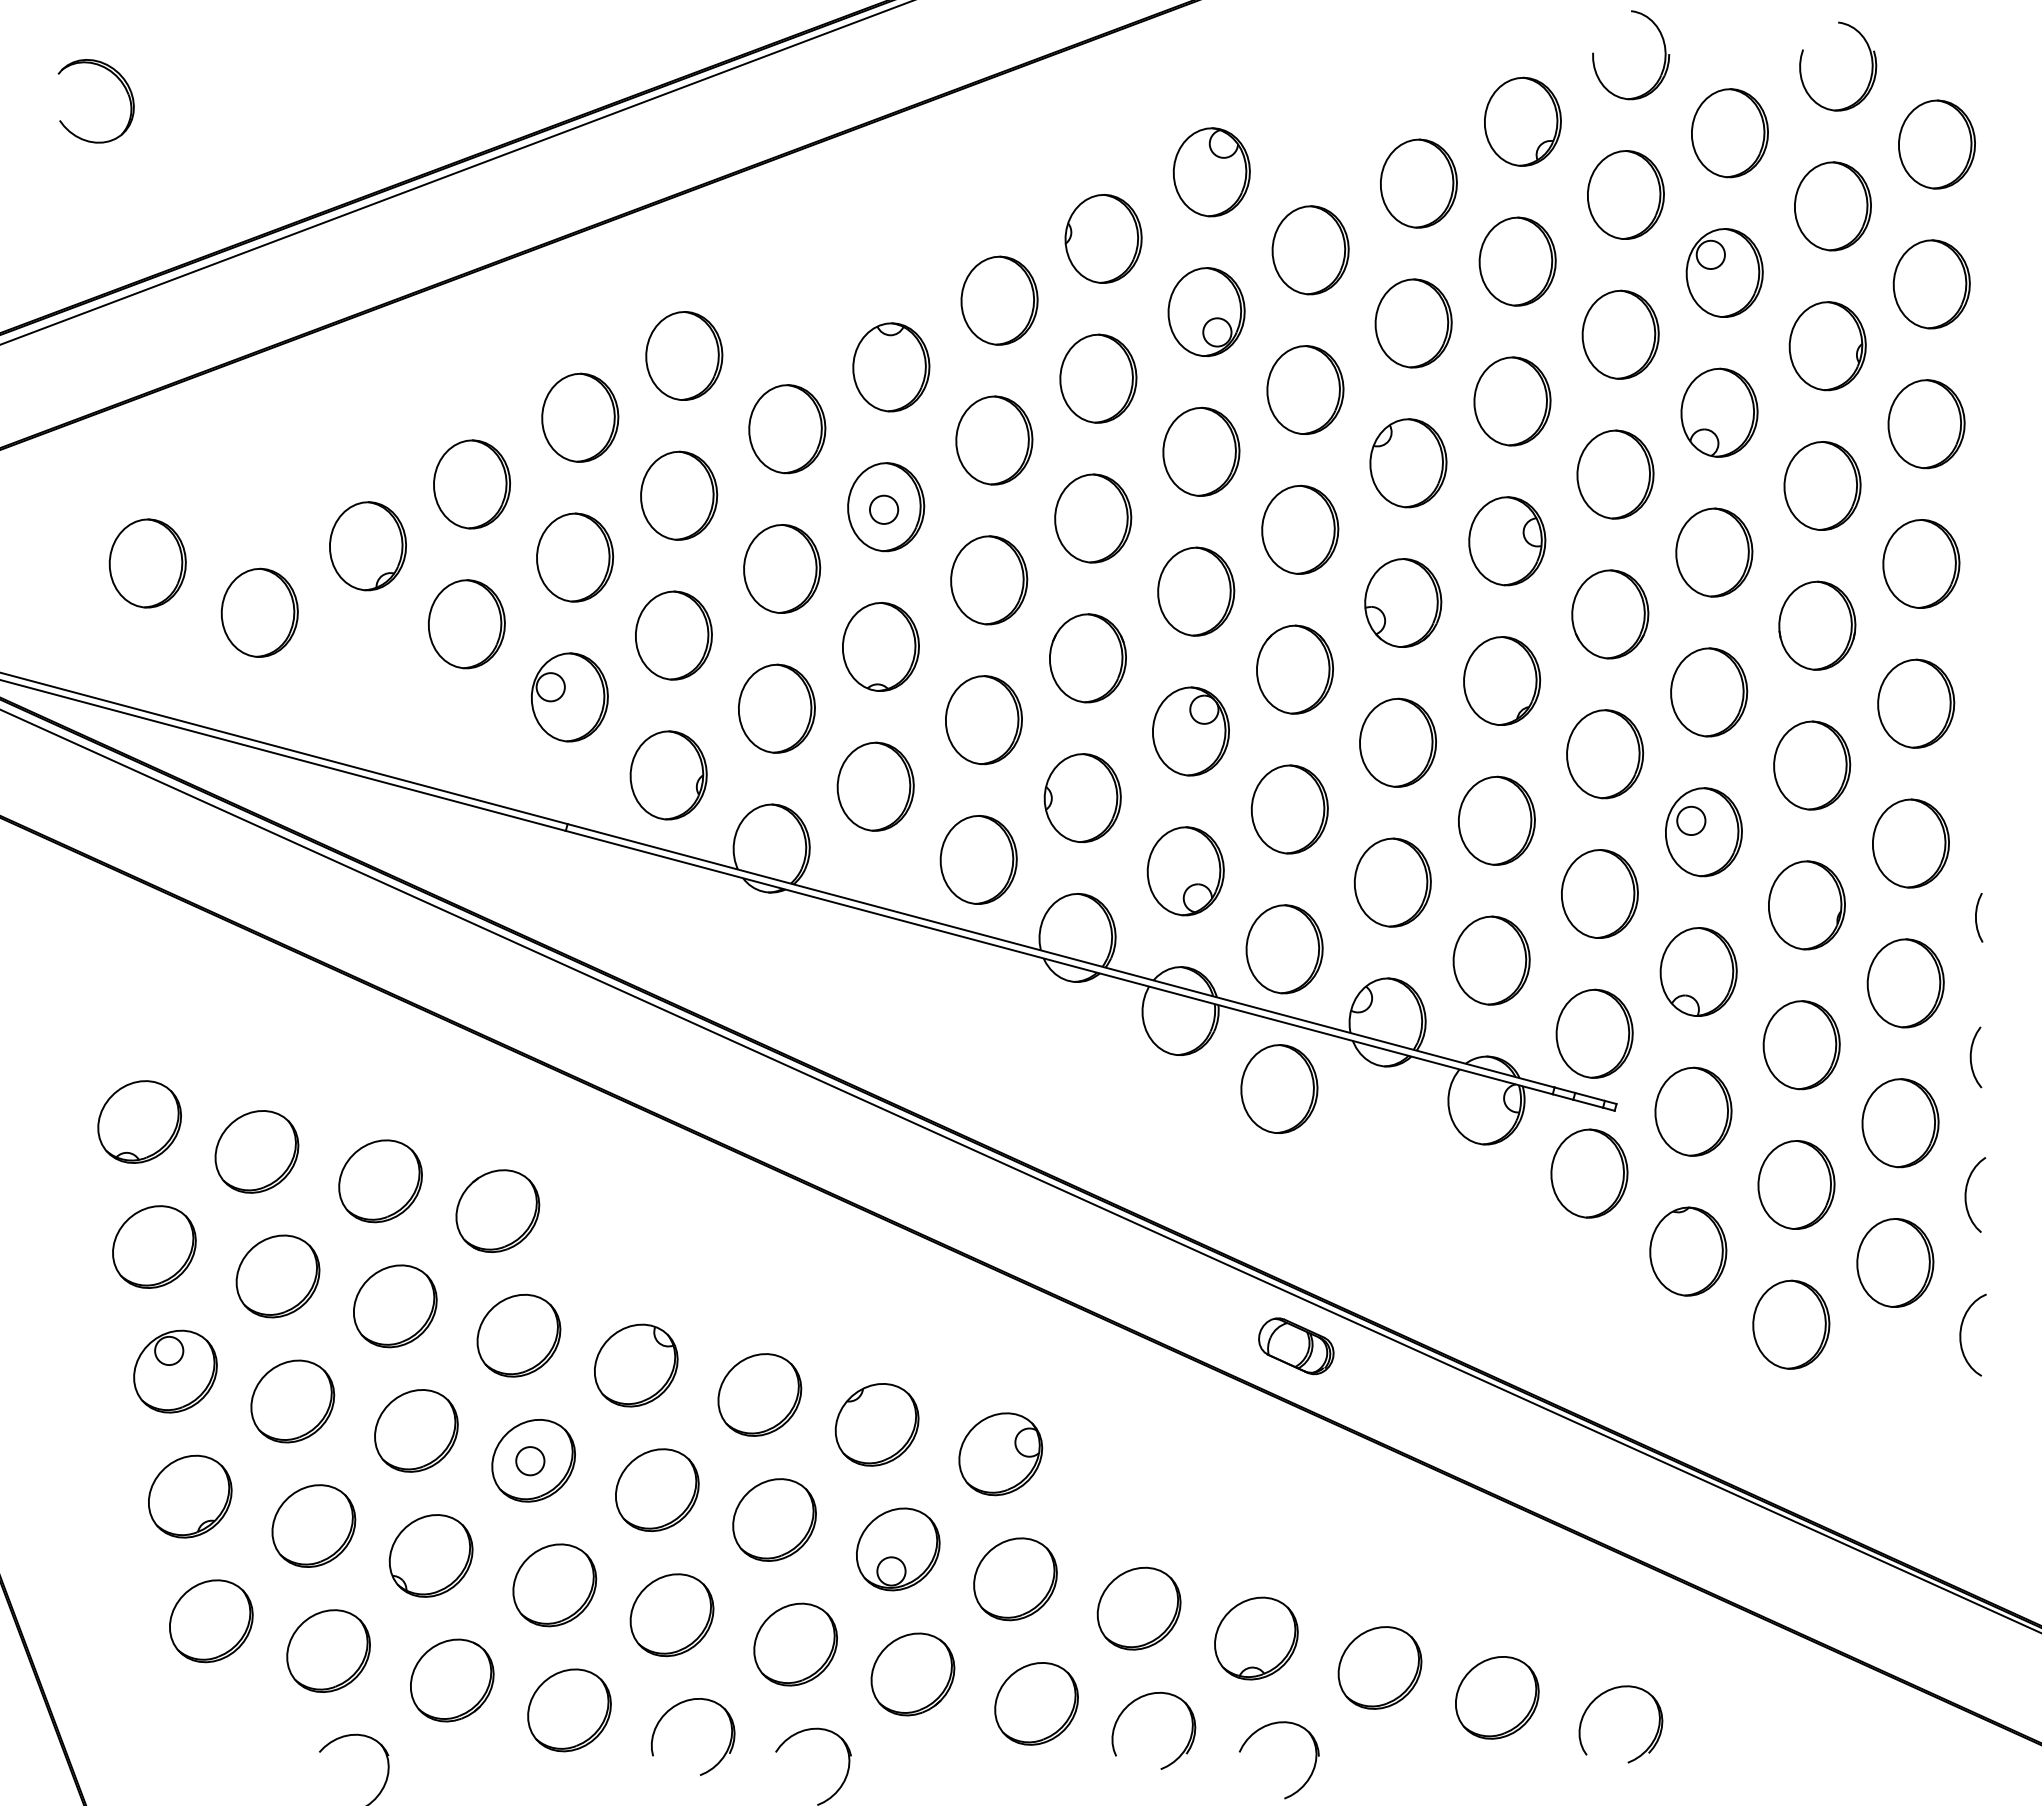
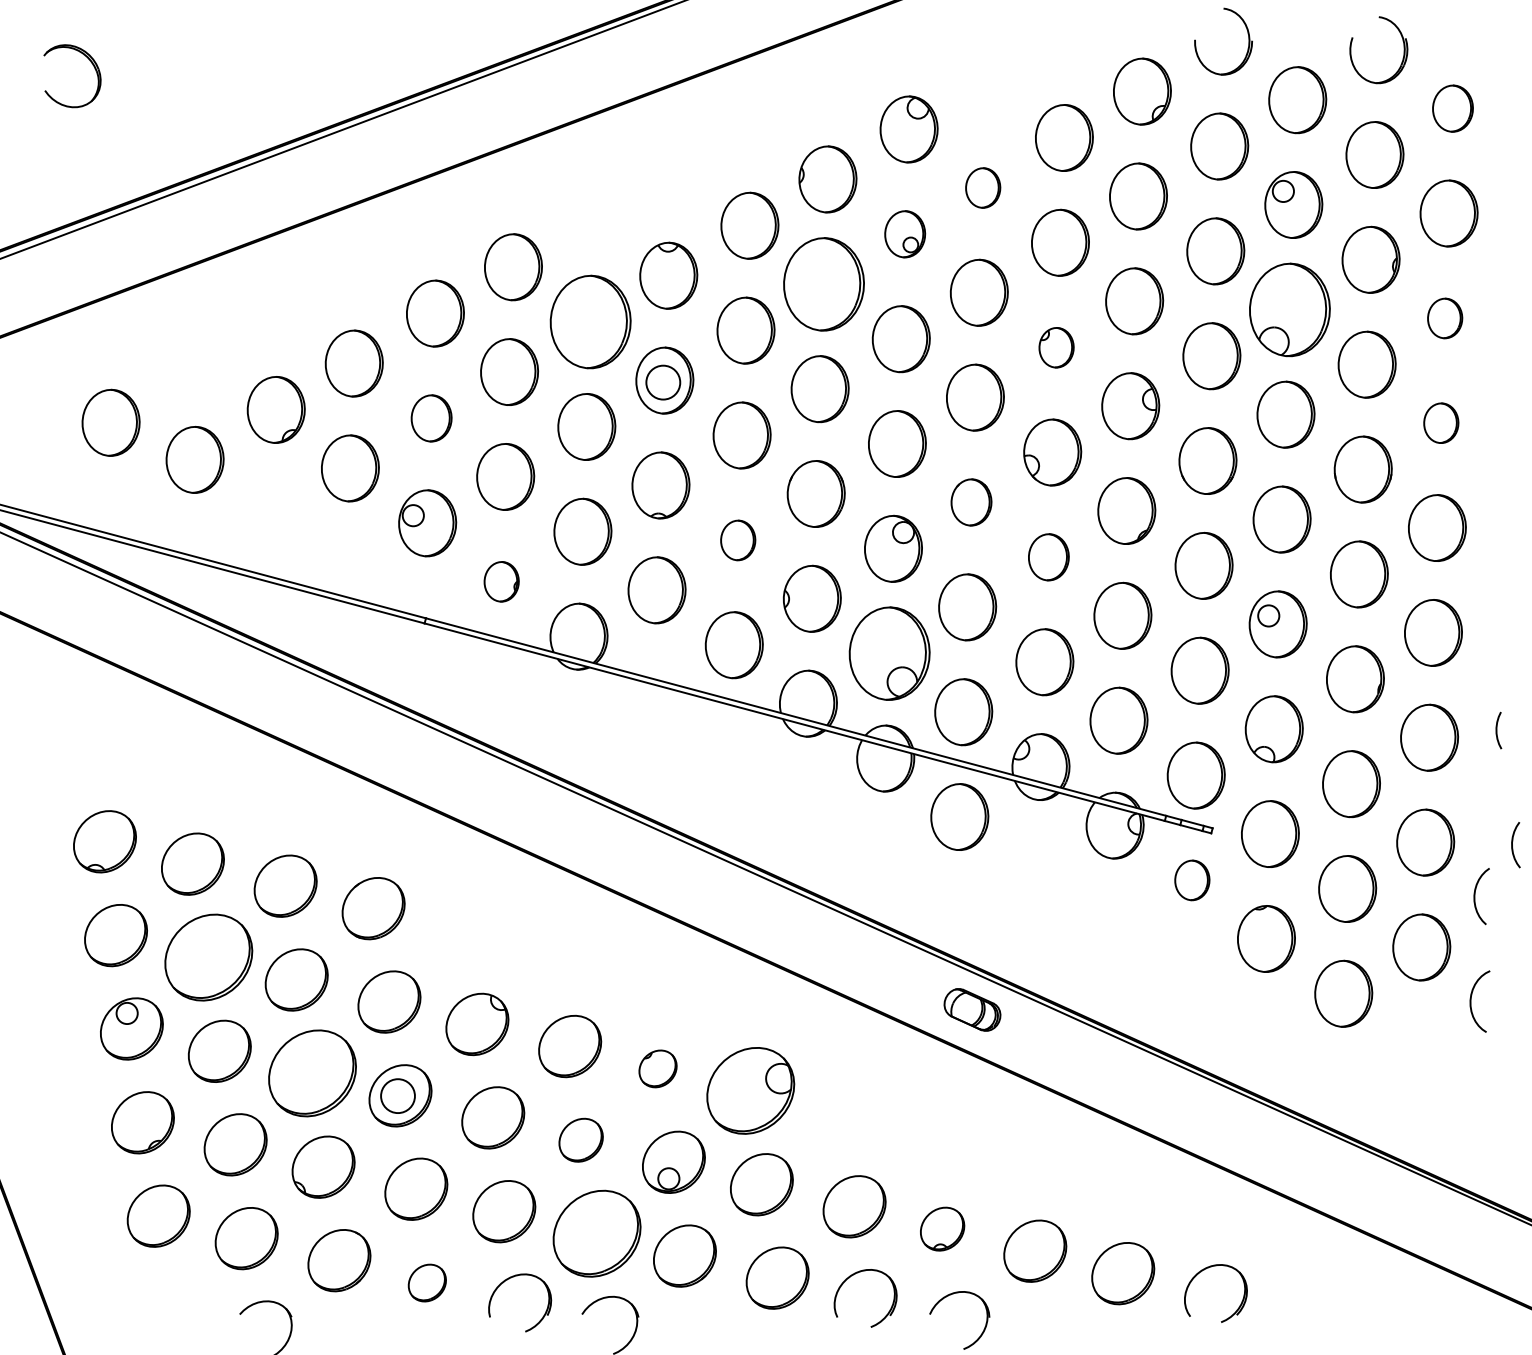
part: (1936, 144) -> (1452, 108), size x0.7
part: (1310, 250) -> (983, 188), size x0.6
part: (1206, 311) -> (905, 233), size x0.7
part: (1098, 378) -> (824, 284), size x1.4
part: (1719, 412) -> (1289, 309), size x1.4
part: (1926, 424) -> (1445, 318), size x0.6
part: (787, 429) -> (590, 322), size x1.4
part: (1408, 463) -> (1056, 347), size x0.6
circle: (883, 509) -> (662, 382), size x1.6
part: (575, 557) -> (431, 418), size x0.7
part: (1921, 563) -> (1441, 422), size x0.6
part: (1294, 669) -> (971, 502), size x0.7
part: (983, 720) -> (737, 540), size x0.6
part: (1398, 742) -> (1049, 557), size x0.7
part: (668, 775) -> (501, 581), size x0.6
part: (1185, 871) -> (889, 653), size x1.4
curve: (1976, 917) -> (1496, 730), moved
curve: (1971, 1057) -> (1512, 845), moved
part: (1589, 1173) -> (1192, 880), size x0.6
part: (277, 1276) -> (208, 957), size x1.4
part: (876, 1424) -> (657, 1068), size x0.6
part: (416, 1430) -> (312, 1073), size x1.4
part: (1000, 1454) -> (750, 1091), size x1.4
circle: (530, 1461) -> (398, 1096), size x1.6
part: (774, 1519) -> (581, 1139), size x0.7
part: (1256, 1638) -> (942, 1229), size x0.7
part: (795, 1644) -> (596, 1233), size x1.4
part: (569, 1710) -> (427, 1283), size x0.6

